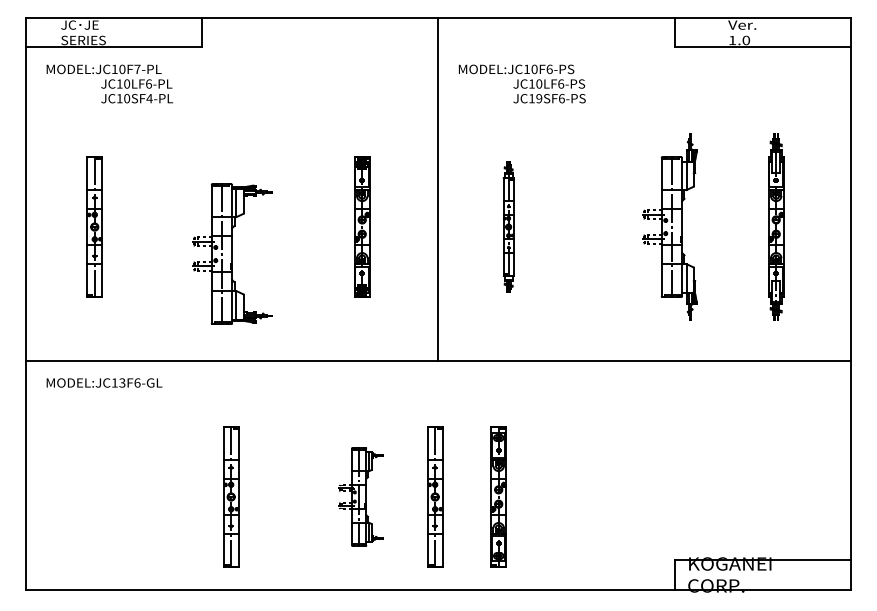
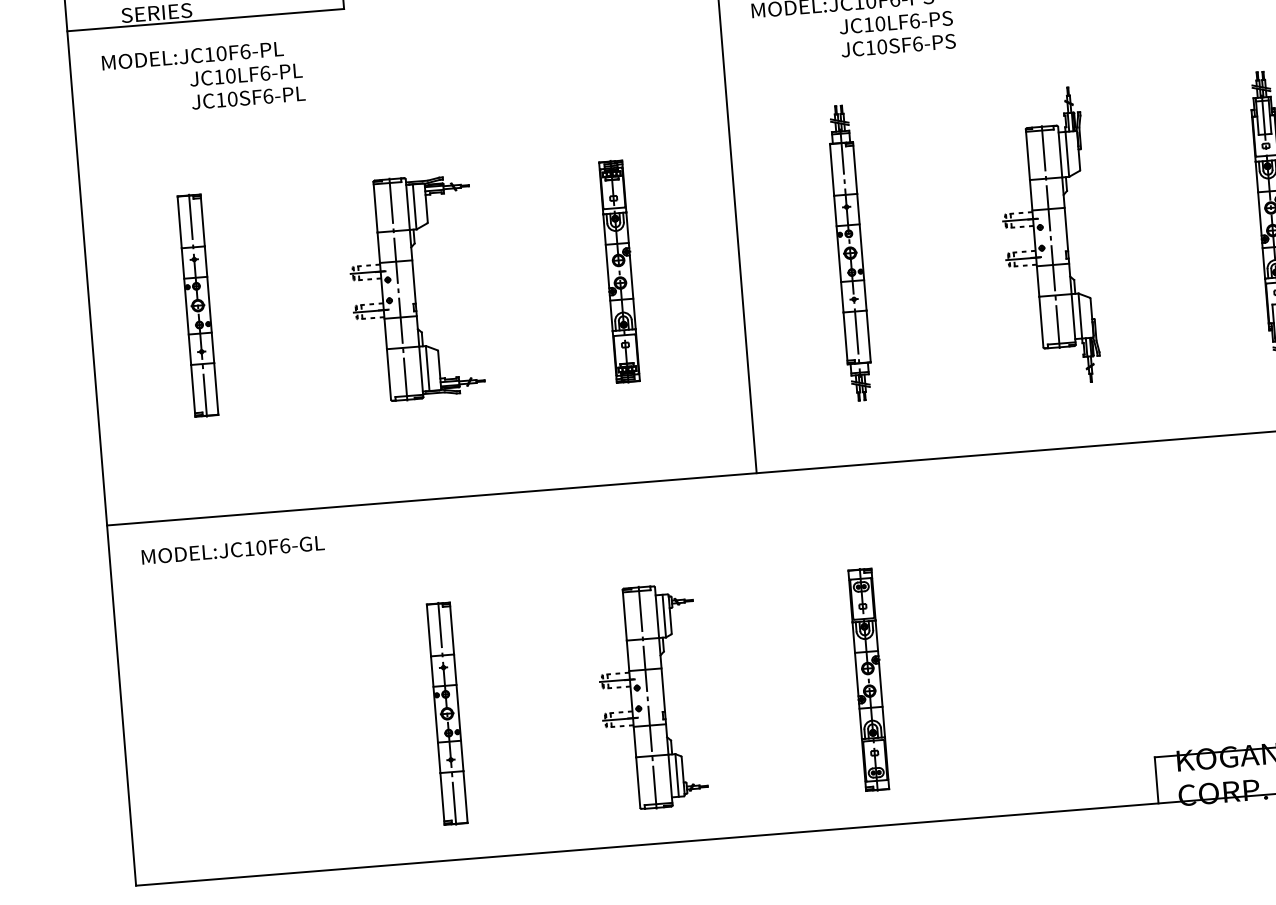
text: (137, 69) -> (245, 51), MODEL:JC10F7-PL -> MODEL:JC10F6-PL
text: (149, 98) -> (267, 96), JC10SF4-PL -> JC10SF6-PL
text: (539, 98) -> (882, 46), JC19SF6-PS -> JC10SF6-PS
part: (508, 226) -> (849, 252), size x1.43
part: (669, 226) -> (1046, 236), moved
part: (232, 253) -> (414, 287), moved
text: (122, 382) -> (261, 547), MODEL:JC13F6-GL -> MODEL:JC10F6-GL
part: (360, 496) -> (650, 696), size x1.43
part: (435, 496) -> (769, 687), removed

